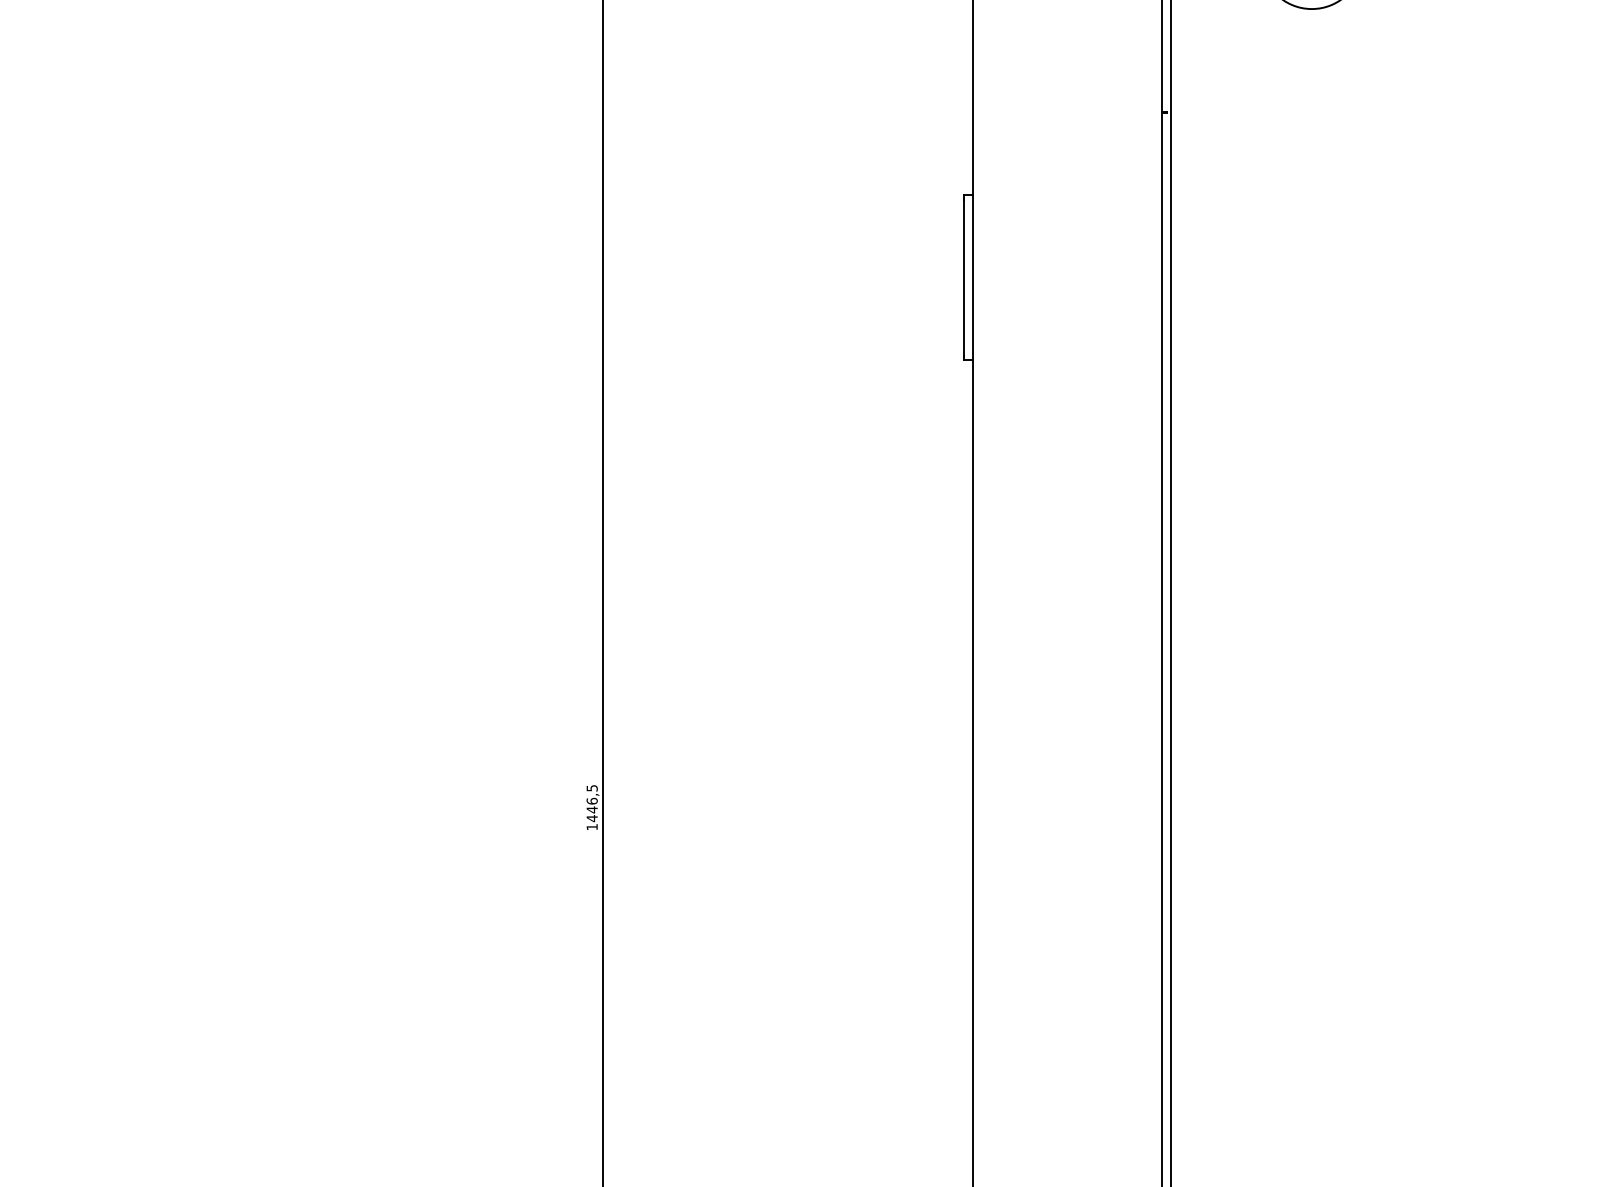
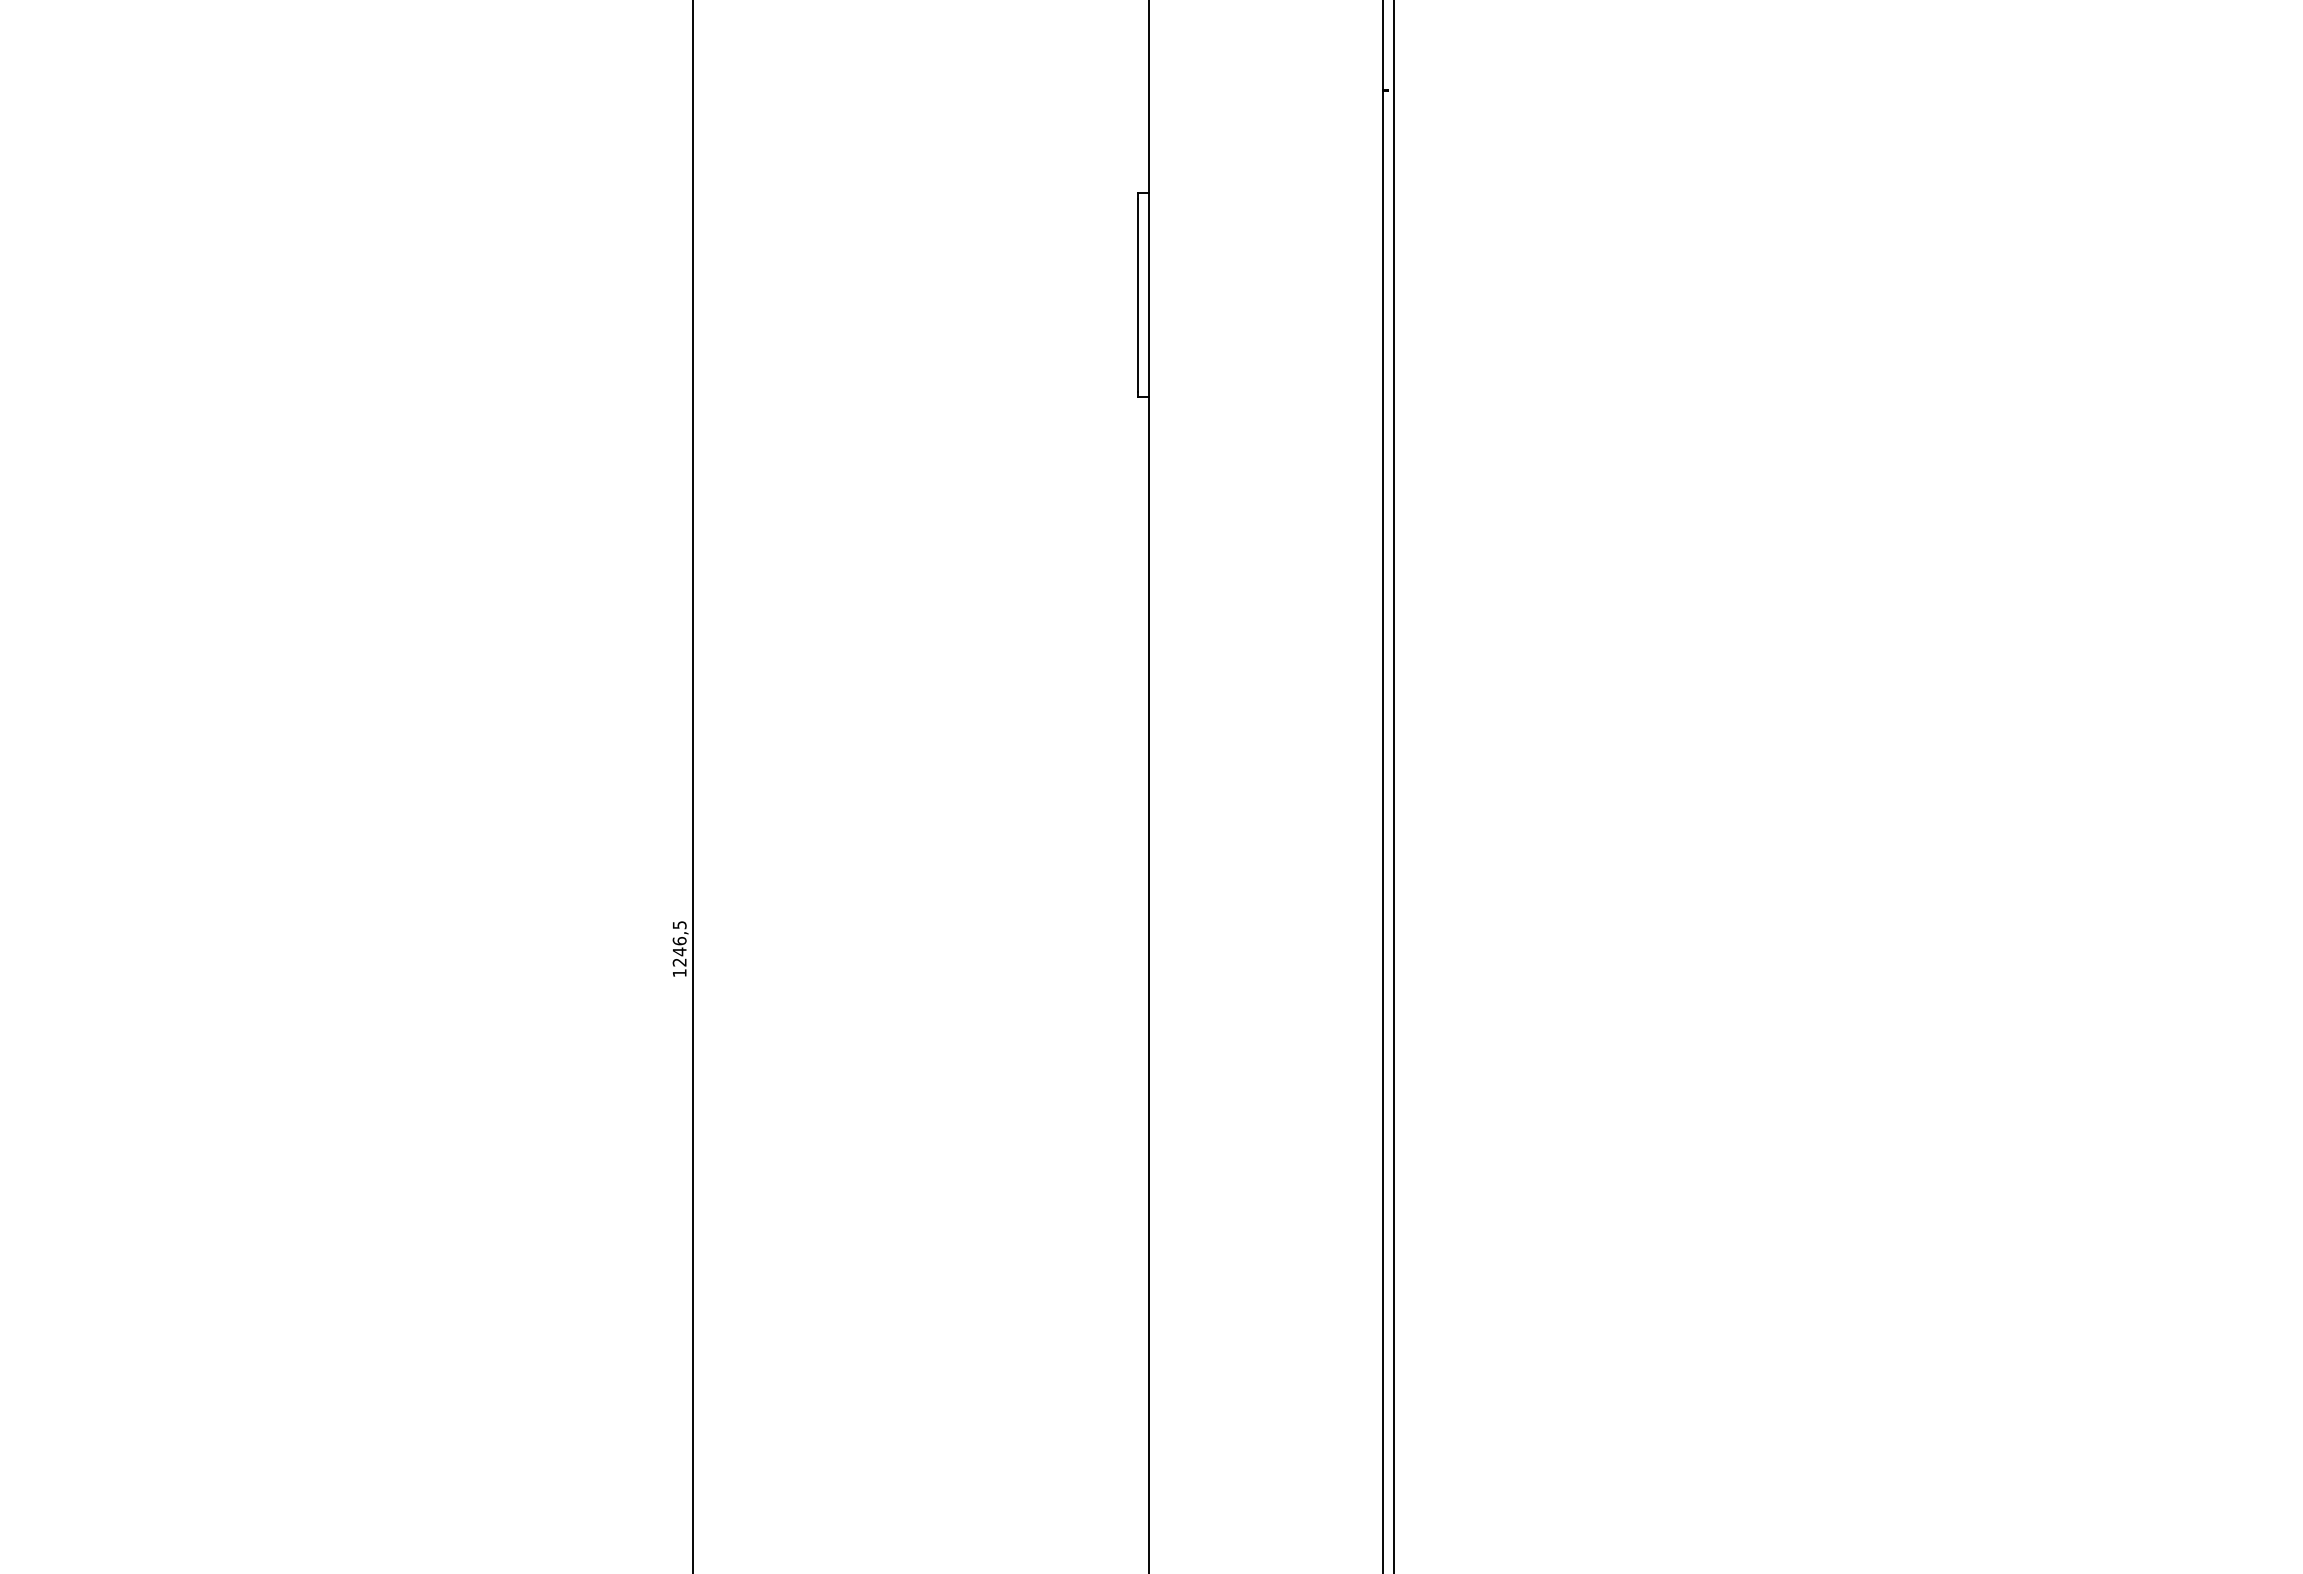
text: (592, 818) -> (679, 962), 1446,5 -> 1246,5

